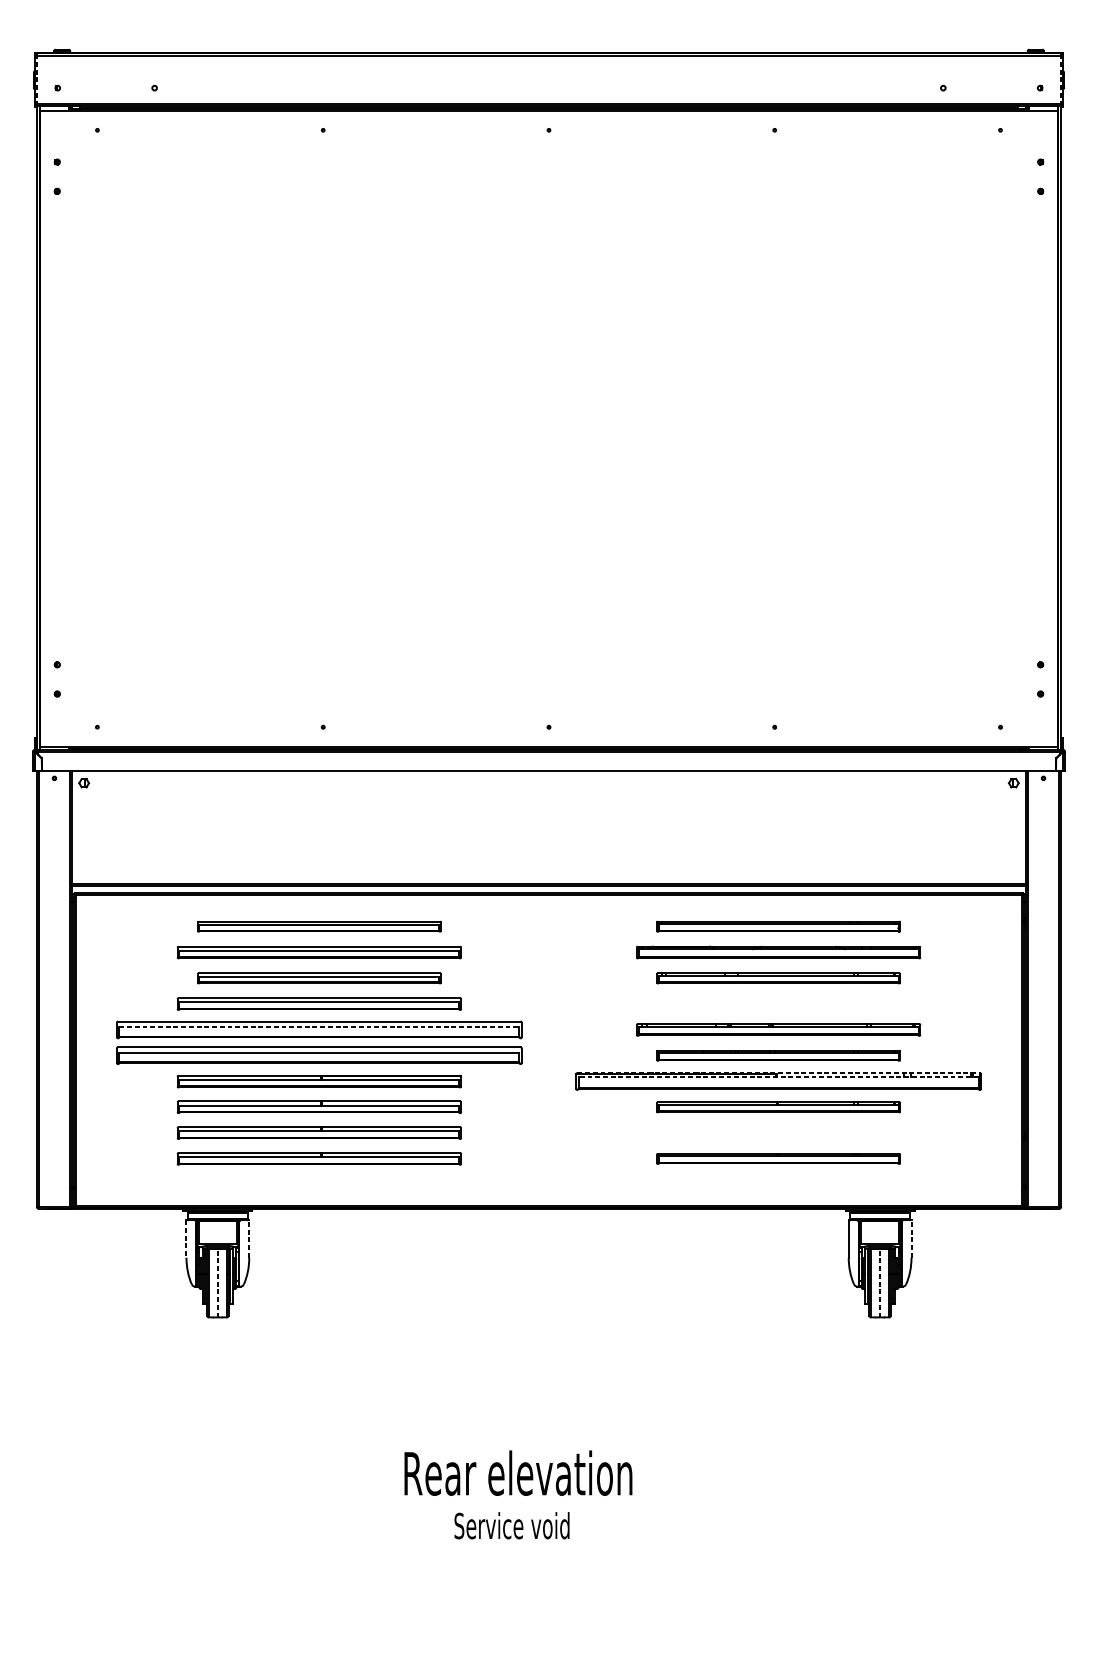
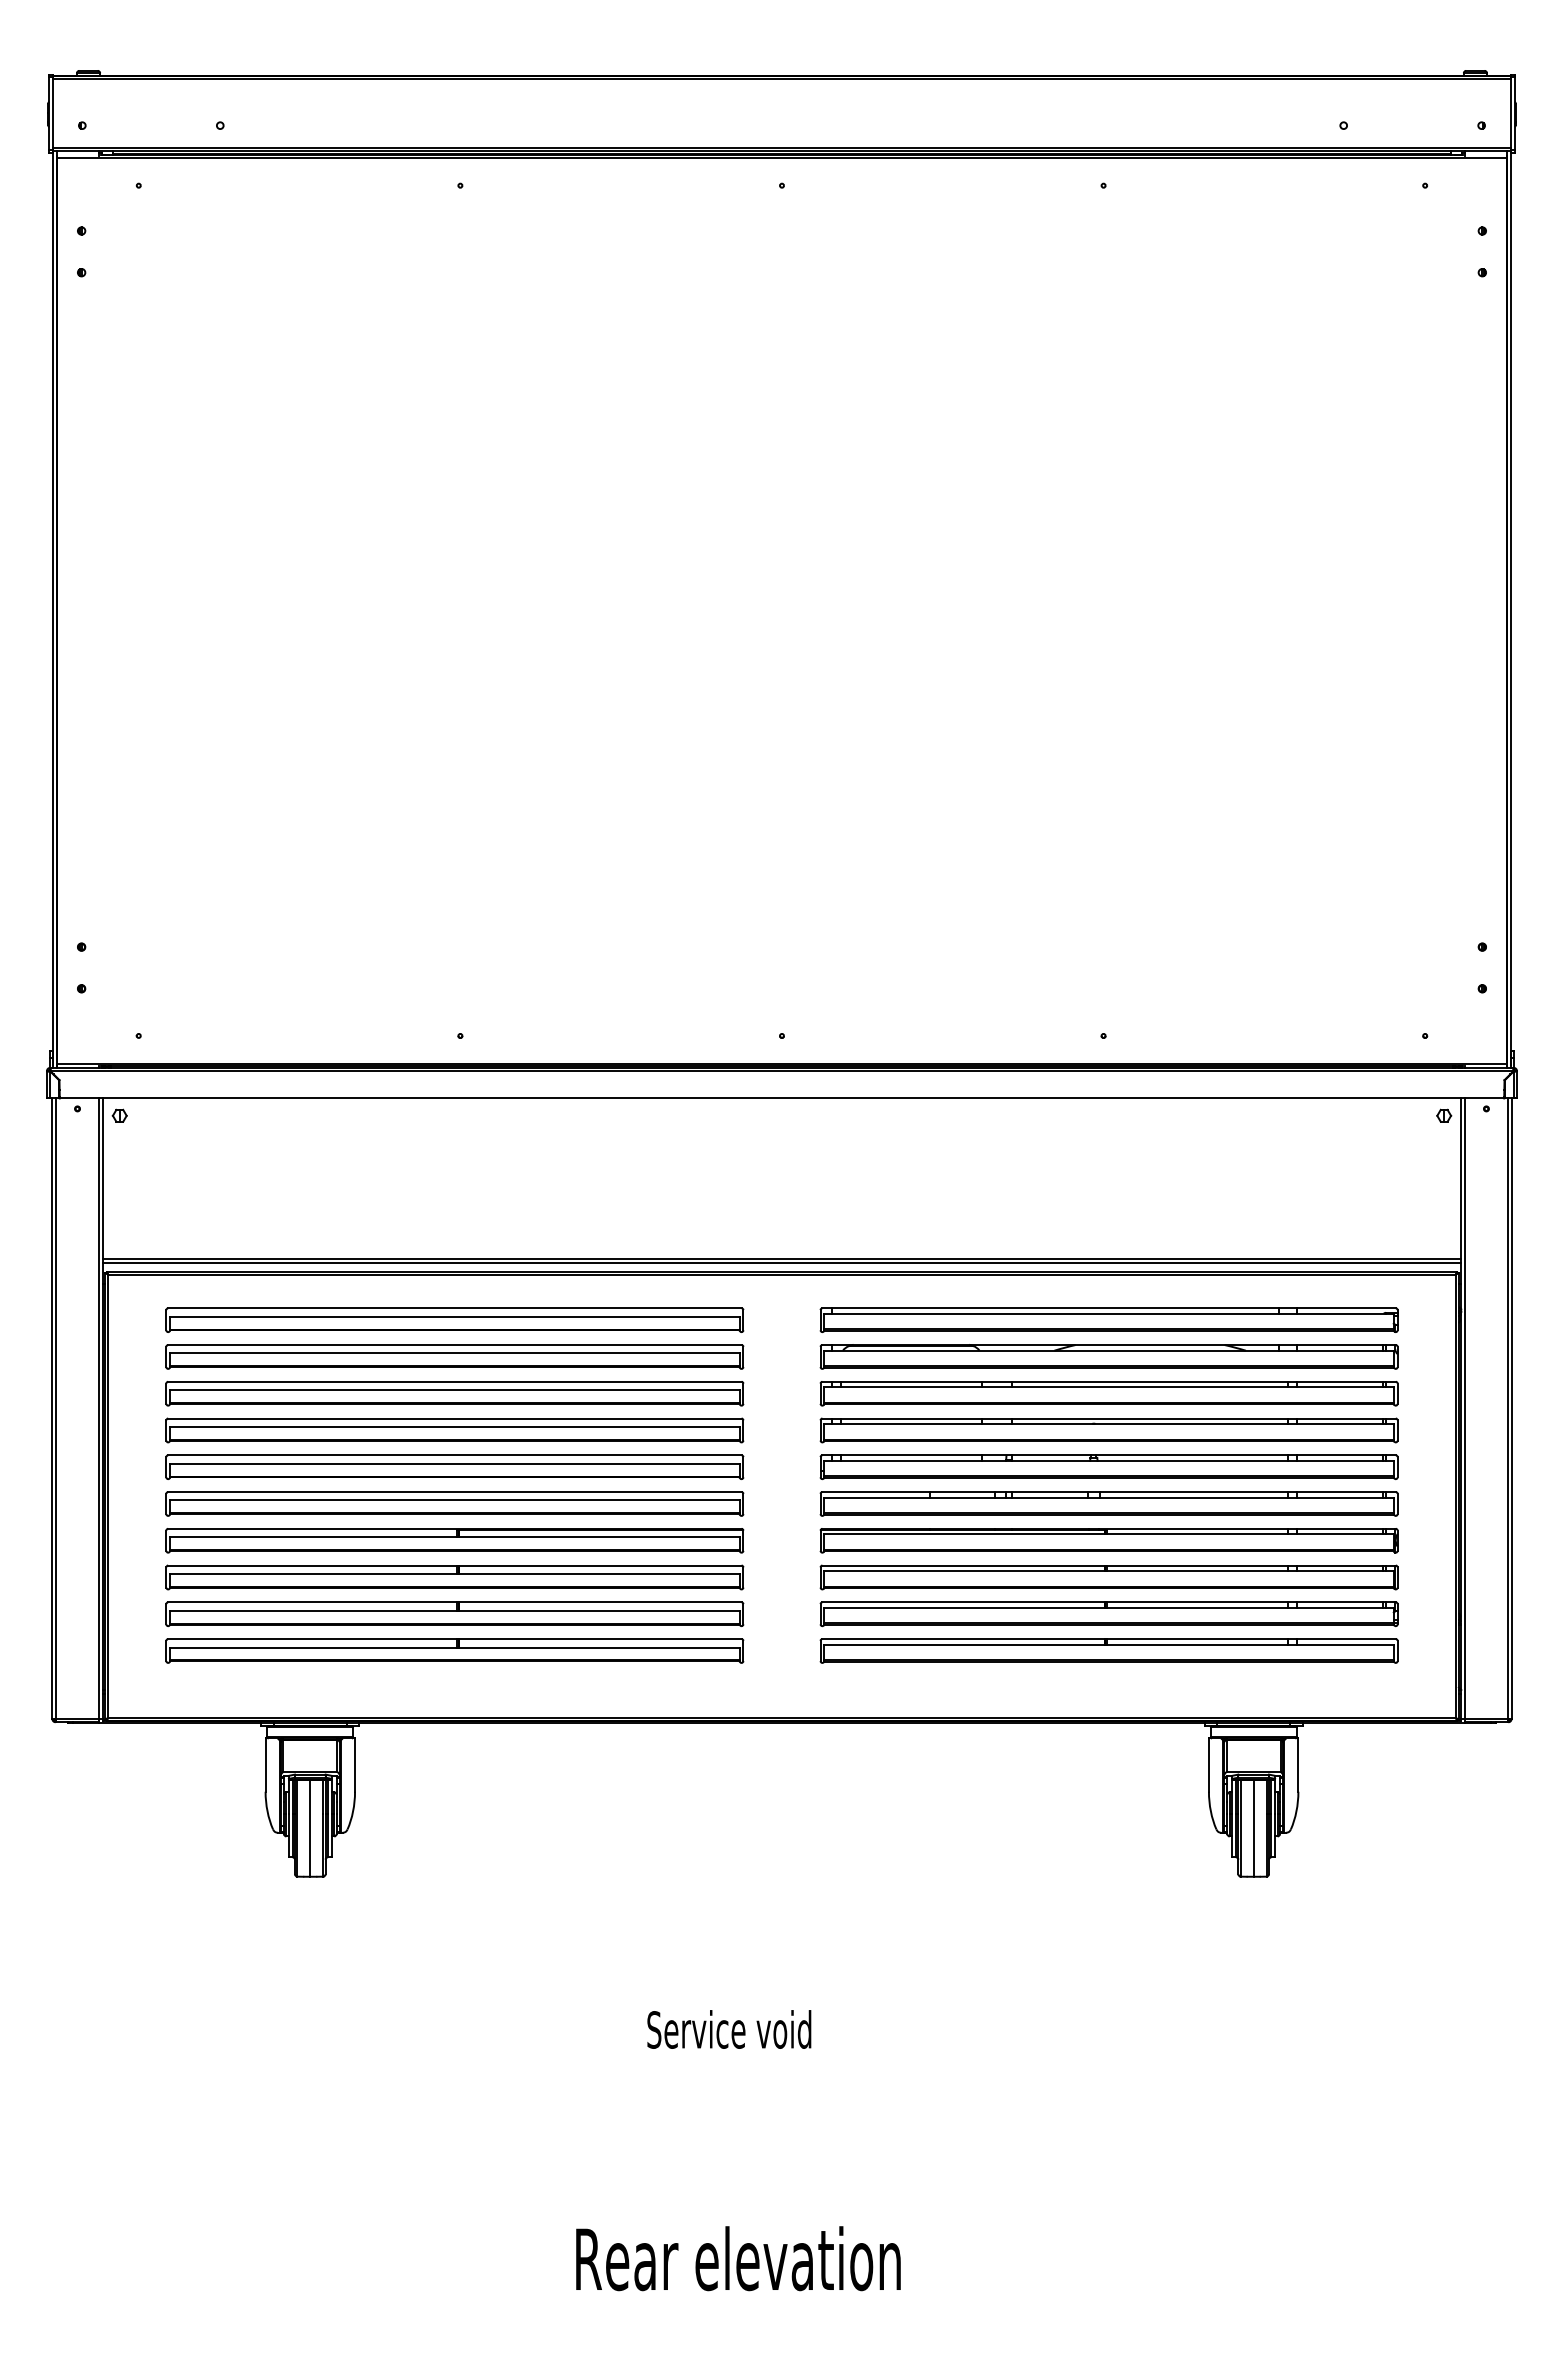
line: (37, 80) -> (53, 114), dashed -> solid
line: (1060, 80) -> (1510, 114), dashed -> solid
part: (319, 926) -> (454, 1319), size x1.67
part: (778, 926) -> (1108, 1319), size x1.67
part: (319, 952) -> (454, 1356), size x1.43
part: (778, 952) -> (1108, 1356), size x1.43
part: (319, 978) -> (454, 1393), size x1.67
part: (778, 978) -> (1108, 1393), size x1.67
part: (319, 1004) -> (454, 1430), size x1.43
part: (778, 1004) -> (1108, 1430), added
line: (319, 1027) -> (454, 1463), dashed -> solid
part: (778, 1030) -> (1108, 1467), size x1.43
part: (778, 1055) -> (1108, 1503), size x1.67
line: (778, 1072) -> (1109, 1528), dashed -> solid
line: (778, 1077) -> (1109, 1534), dashed -> solid
part: (319, 1081) -> (454, 1540), size x1.43
part: (319, 1107) -> (454, 1577), size x1.43
part: (778, 1107) -> (1108, 1577), size x1.67
part: (319, 1133) -> (454, 1614), size x1.43
part: (778, 1133) -> (1108, 1614), added
part: (319, 1158) -> (454, 1650), size x1.43
part: (778, 1158) -> (1108, 1650), size x1.67
line: (186, 1239) -> (265, 1765), dashed -> solid
line: (249, 1239) -> (355, 1765), dashed -> solid
line: (911, 1239) -> (1298, 1765), dashed -> solid
line: (218, 1283) -> (310, 1828), dashed -> solid
line: (879, 1283) -> (1253, 1828), dashed -> solid
text: (518, 1473) -> (738, 2258), moved
text: (512, 1525) -> (729, 2029), moved

